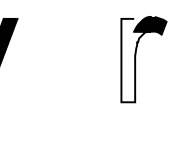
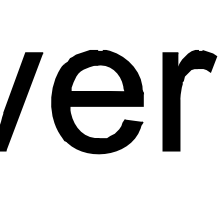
fill: (136, 60) -> (180, 101), added
part: (64, 61) -> (97, 102), added

